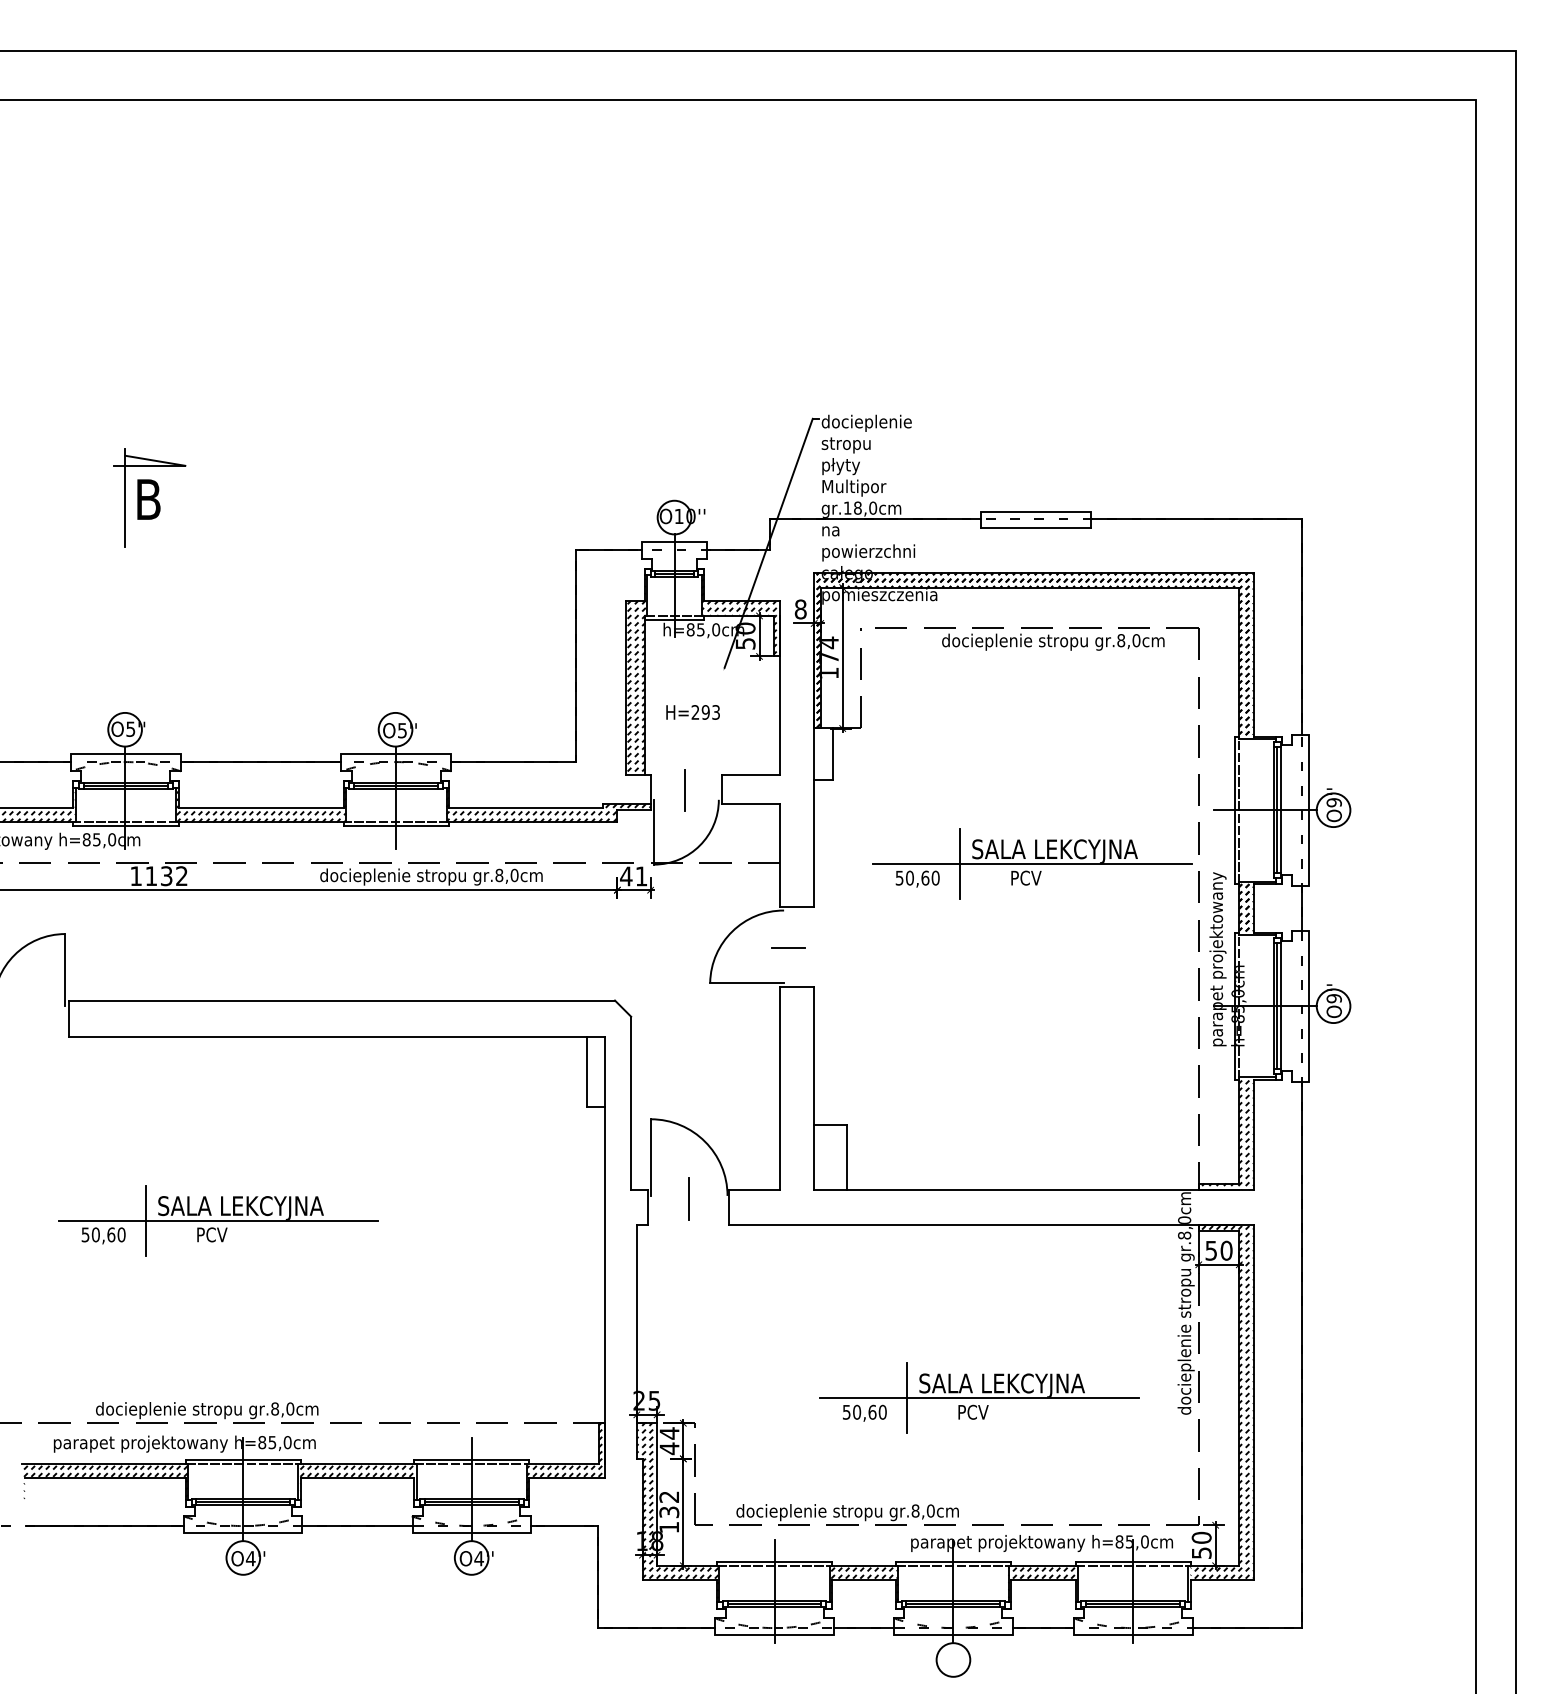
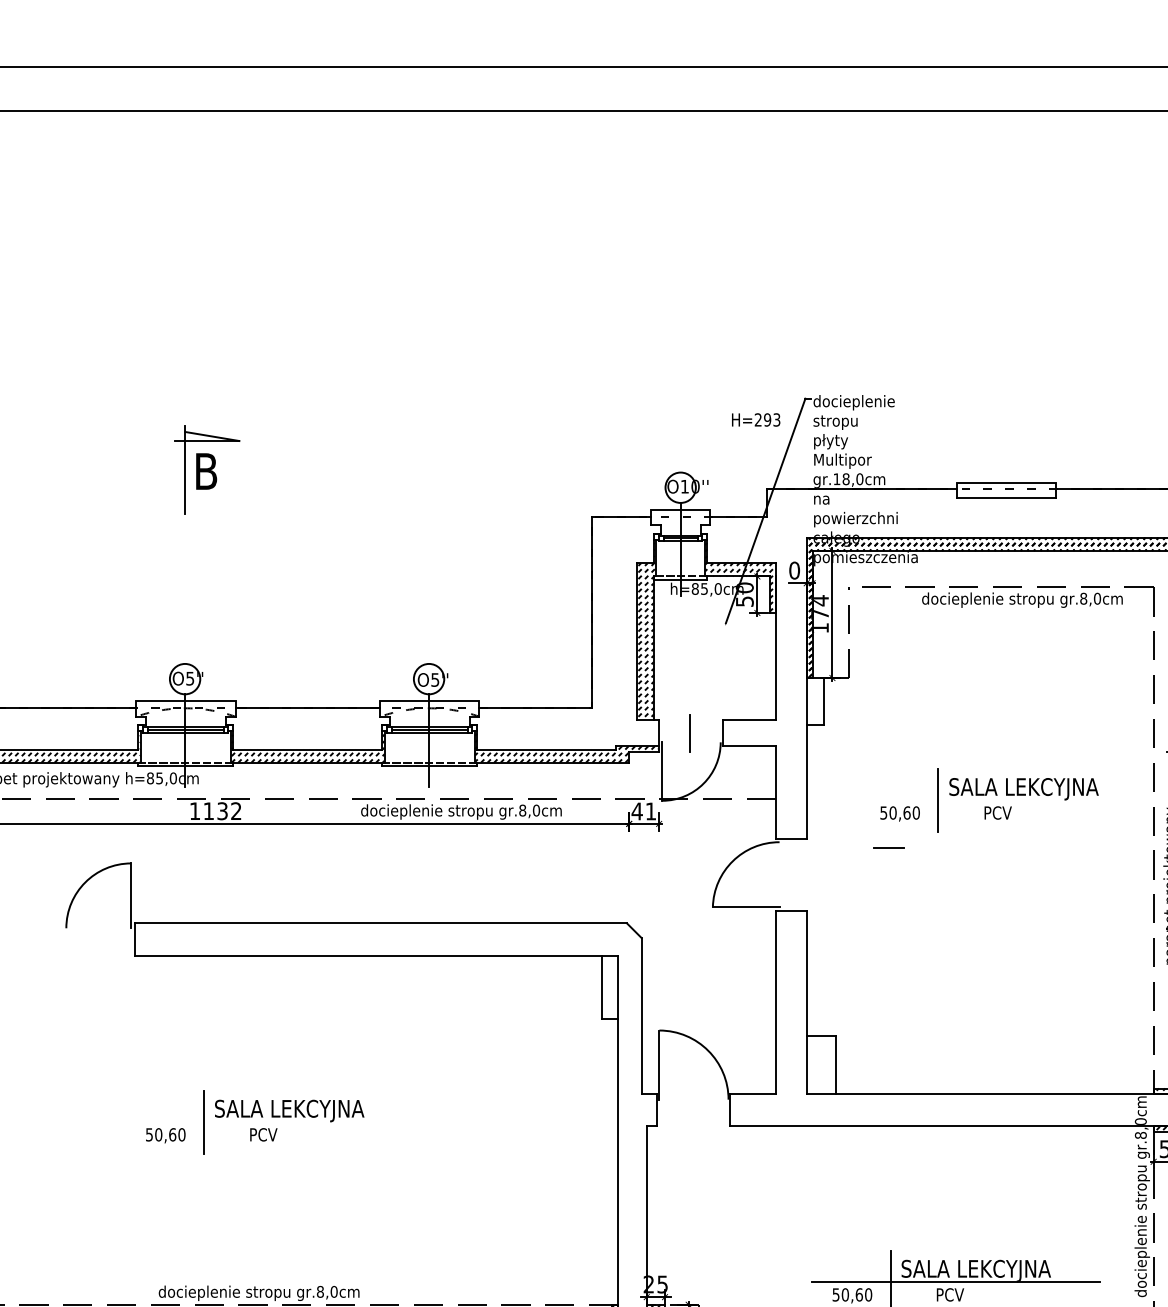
text: (800, 609) -> (794, 570), 8 -> 0
text: (692, 712) -> (755, 420), moved
line: (1032, 864) -> (1003, 800), removed
line: (788, 947) -> (889, 846), moved
line: (688, 1198) -> (693, 1101), removed
line: (218, 1220) -> (269, 1121), removed

